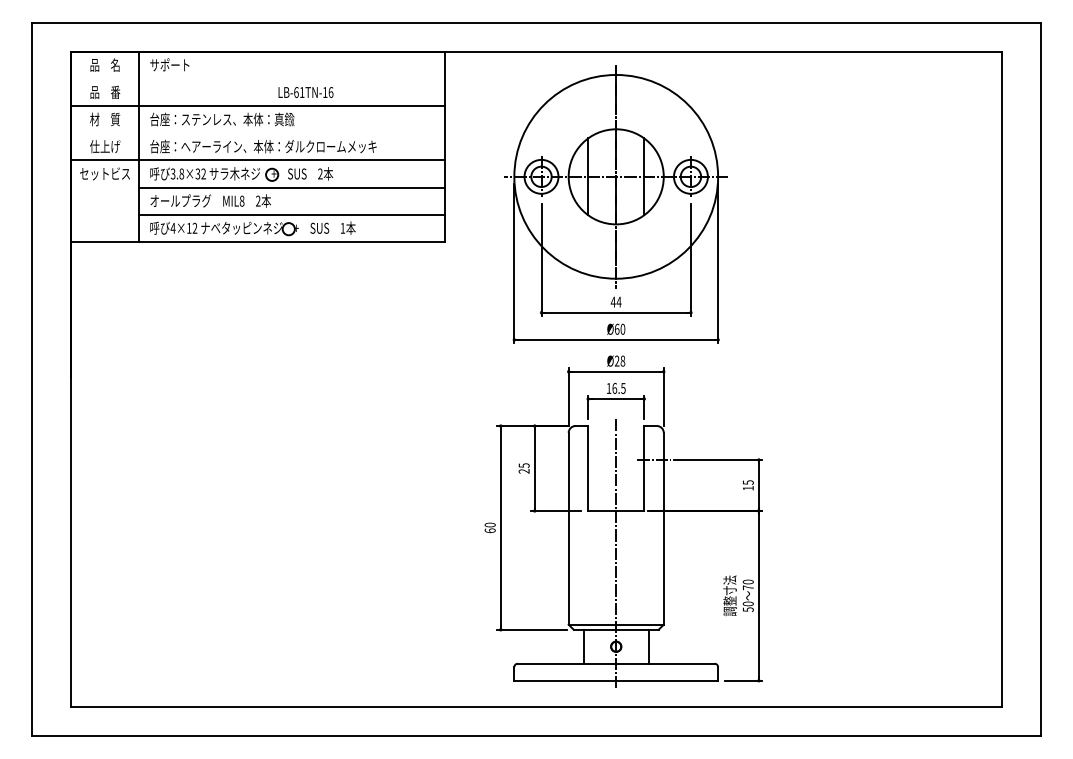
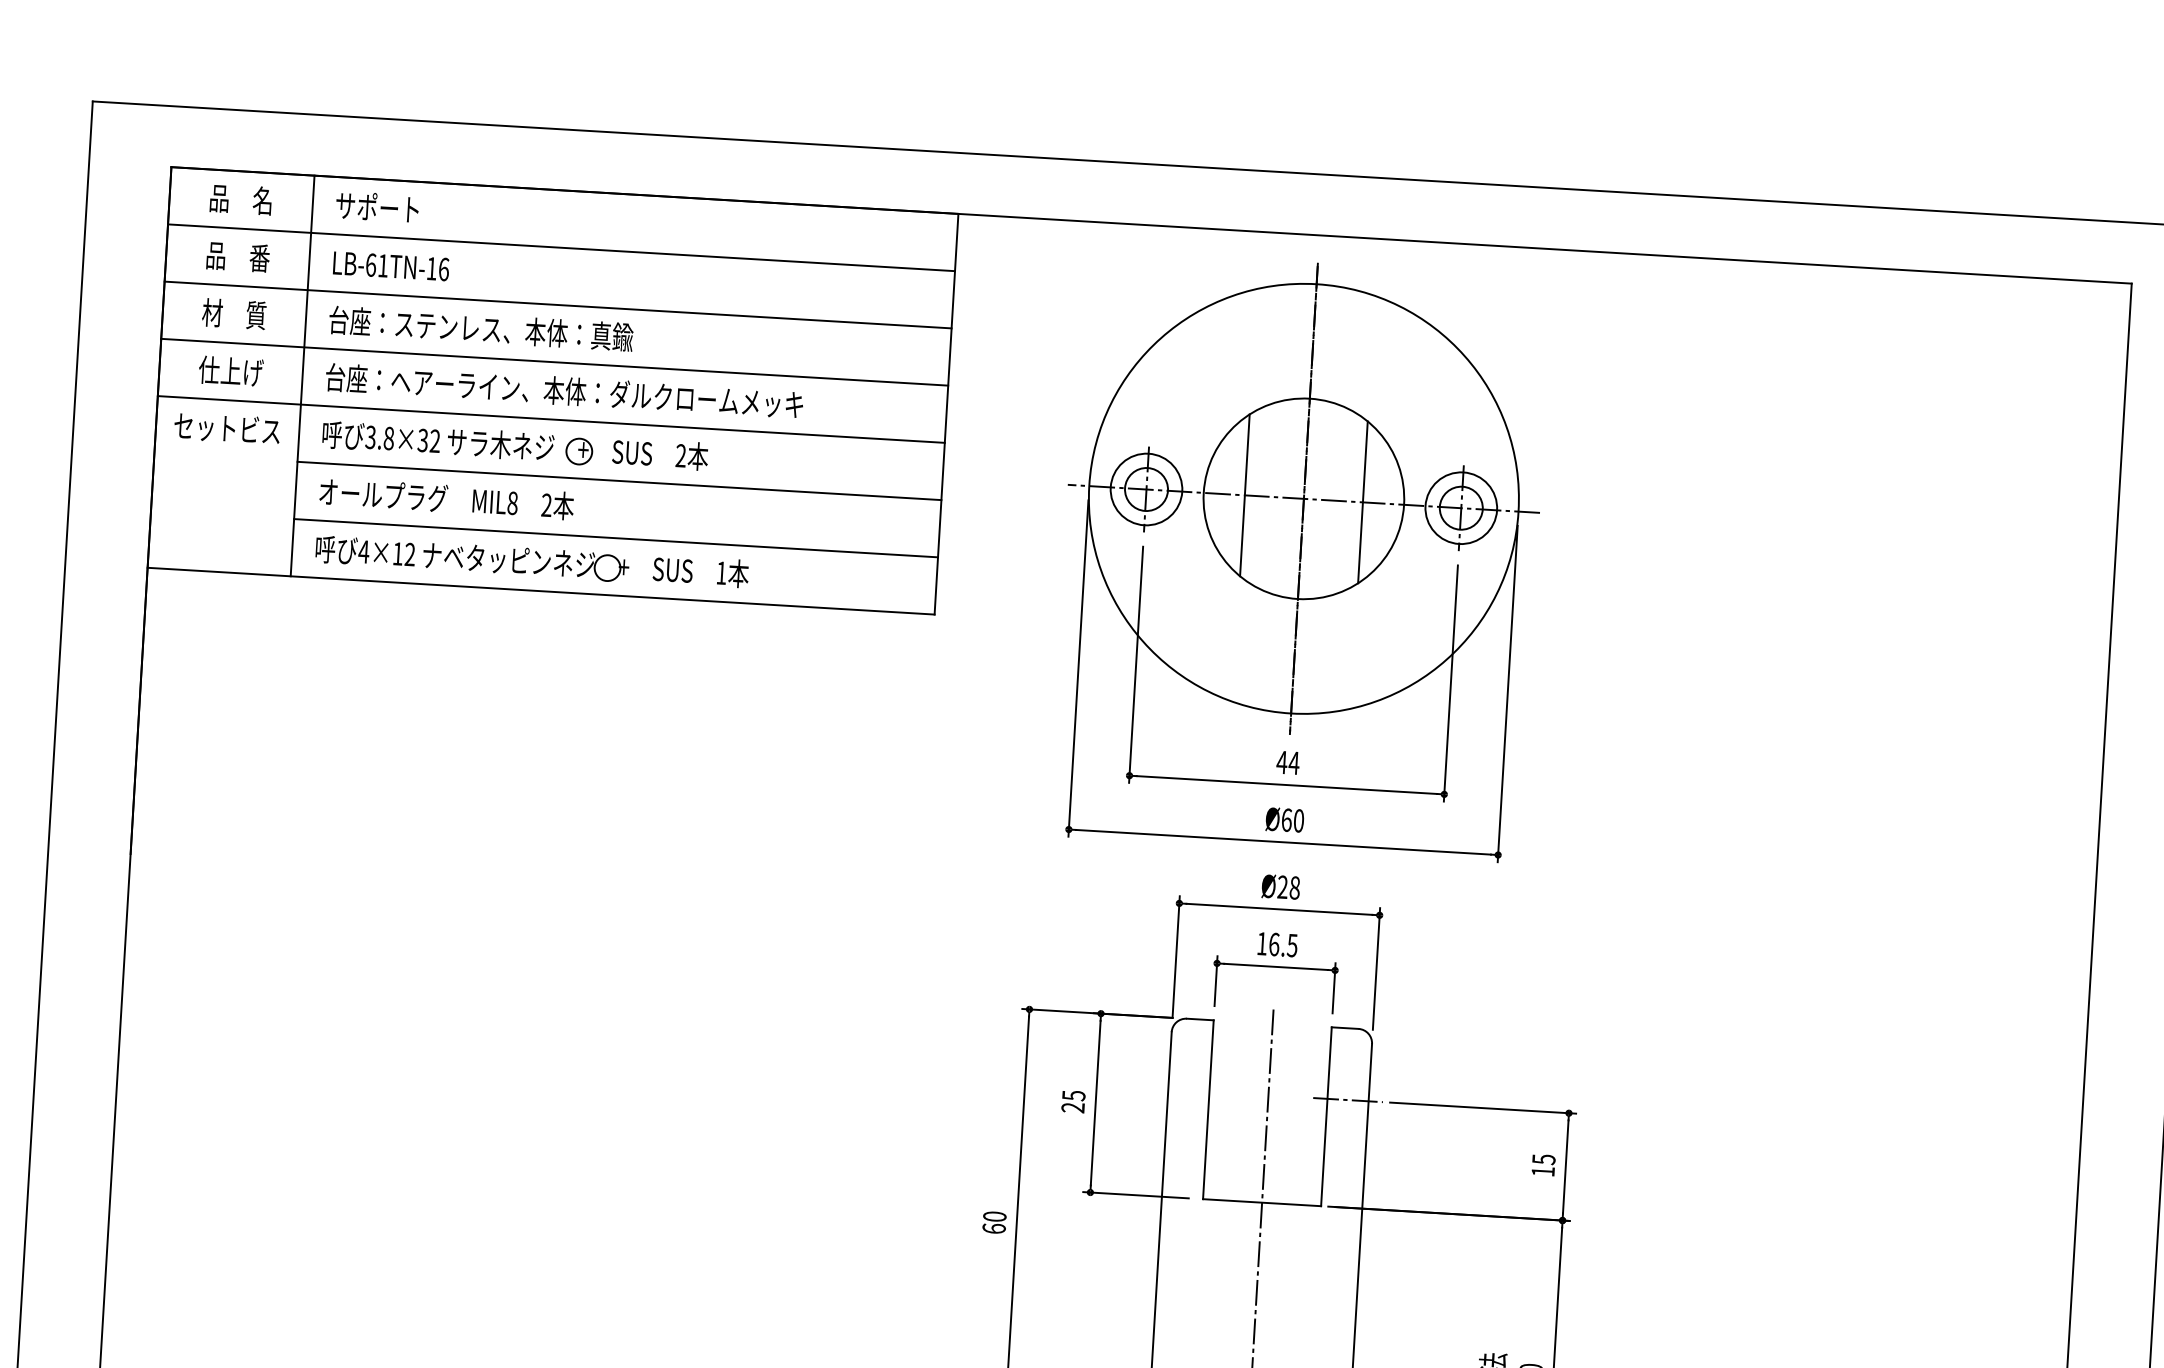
line: (257, 78) -> (560, 246), added
text: (305, 92) -> (390, 266), moved
line: (257, 133) -> (553, 362), added

